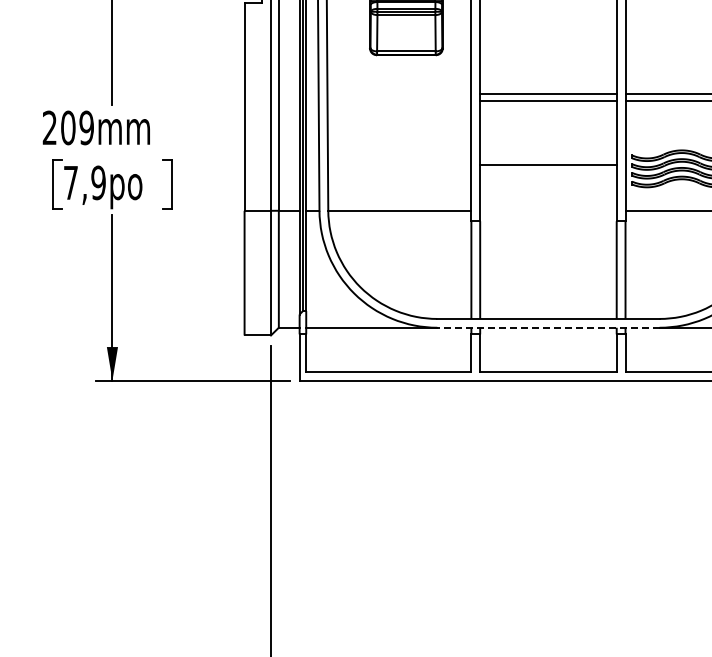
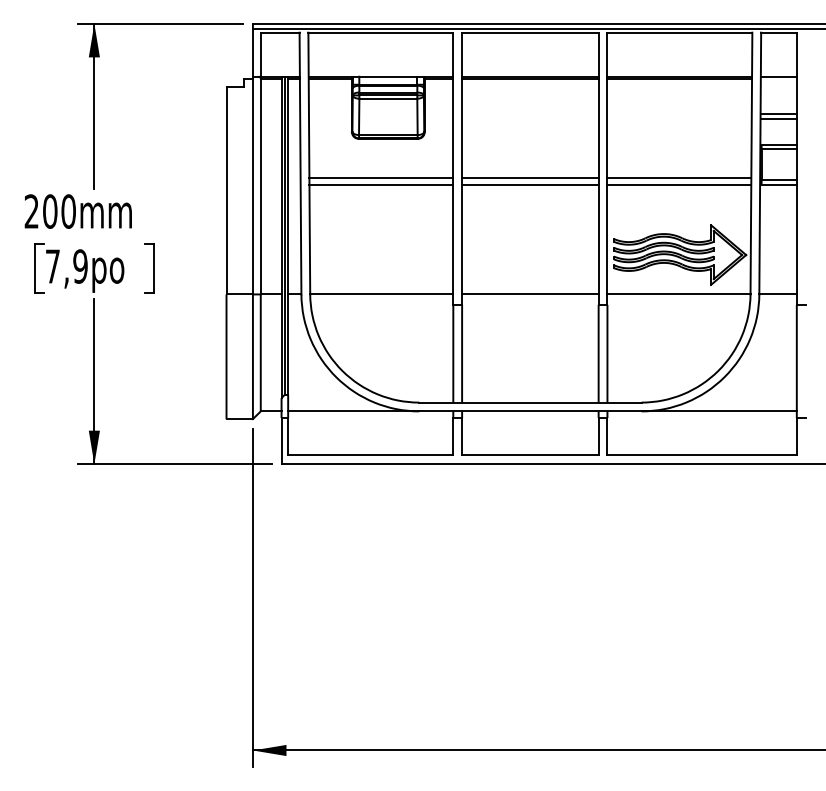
line: (399, 94) -> (381, 178), added
line: (399, 100) -> (381, 184), added
text: (86, 127) -> (68, 211), 209mm -> 200mm
line: (548, 164) -> (530, 294), moved
line: (547, 327) -> (529, 411), dashed -> solid

